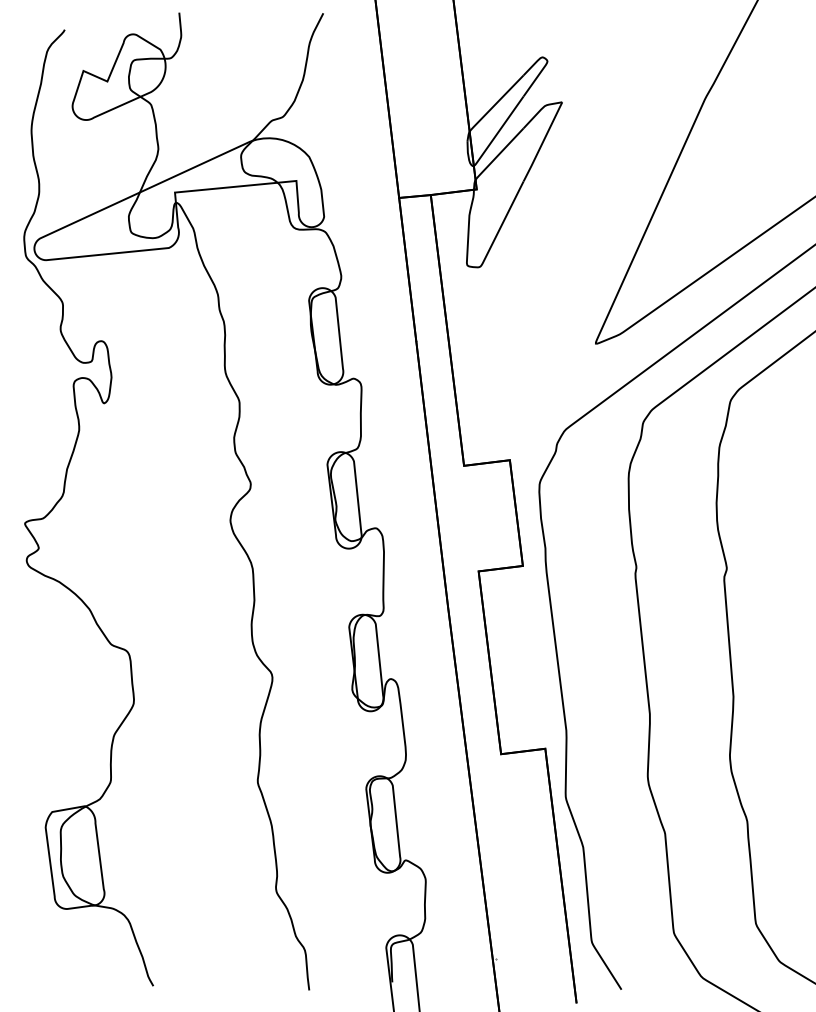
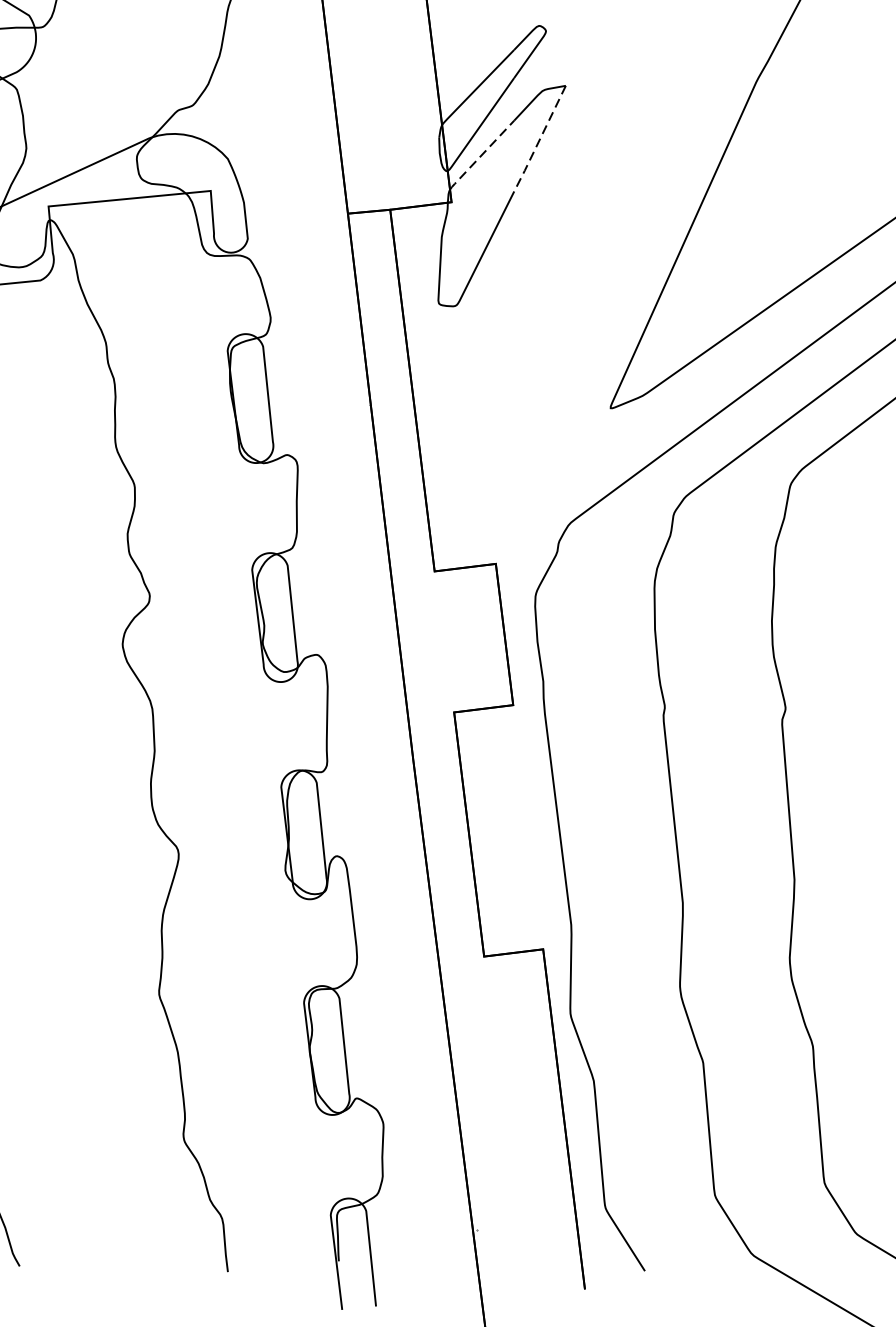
line: (542, 142) -> (539, 139), solid -> dashed
line: (498, 155) -> (480, 156), solid -> dashed

